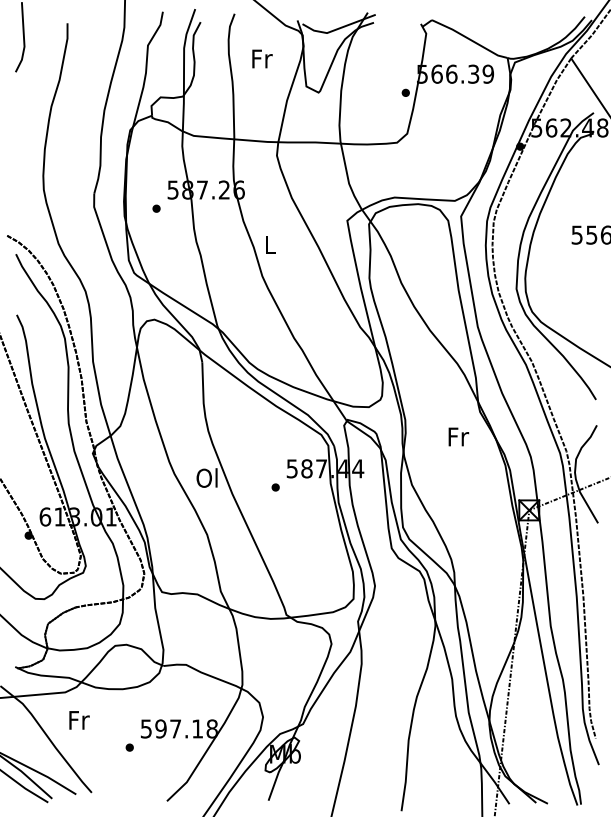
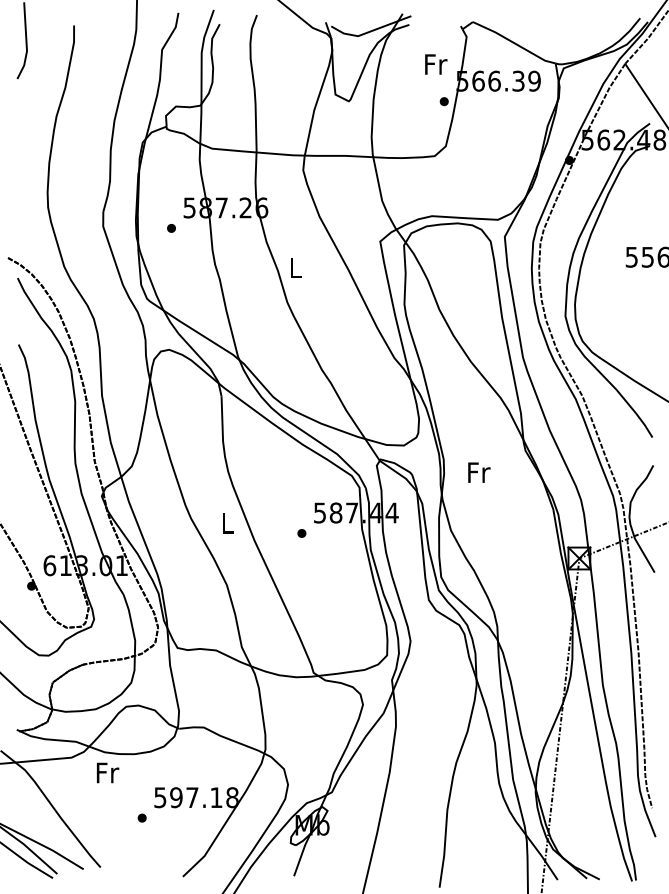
text: (262, 58) -> (436, 63), moved
text: (458, 436) -> (478, 472), moved
text: (206, 477) -> (226, 522), Ol -> L
text: (79, 720) -> (107, 773), moved

